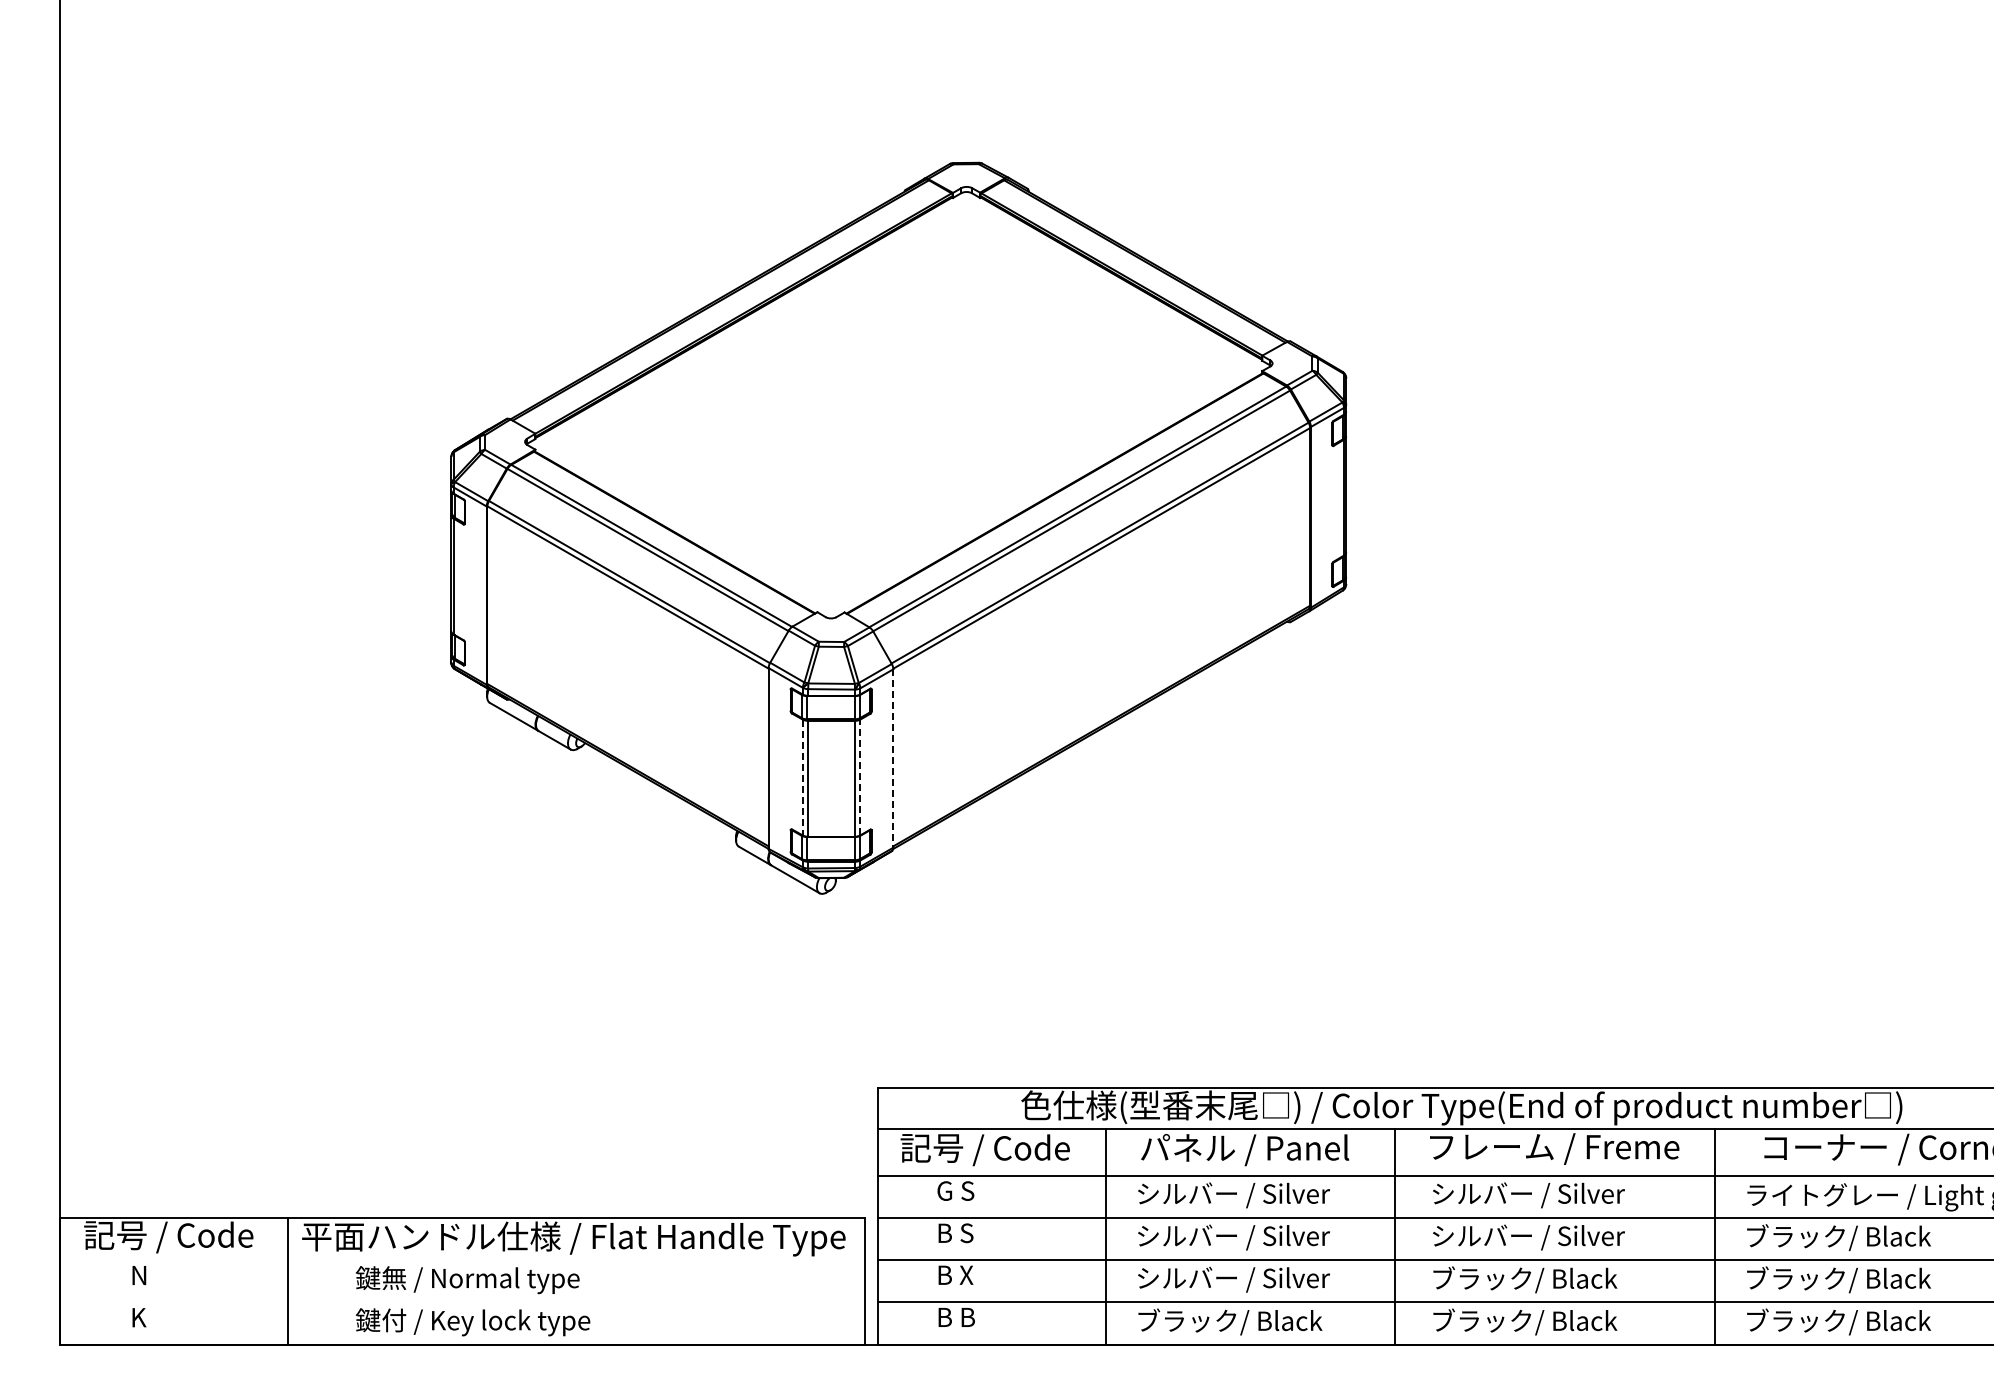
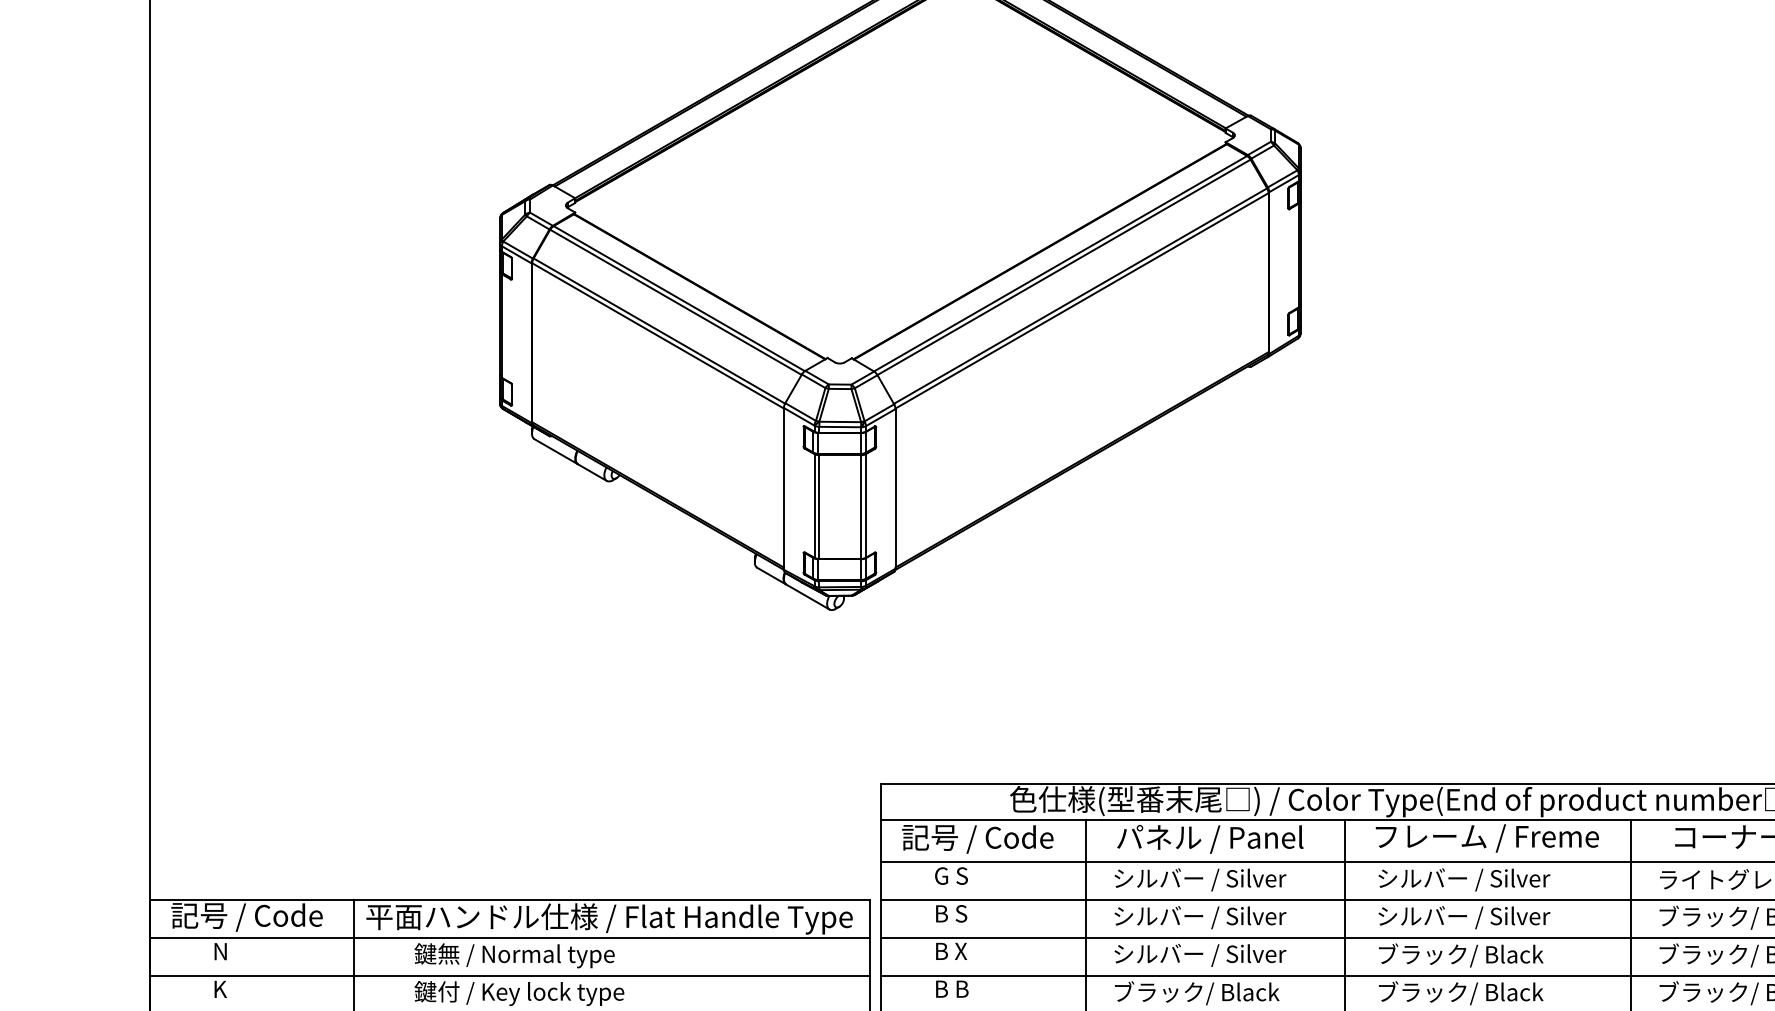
line: (893, 758) -> (895, 488), dashed -> solid
line: (802, 777) -> (814, 505), dashed -> solid
line: (860, 777) -> (866, 505), dashed -> solid
line: (462, 1260) -> (509, 938), added
line: (462, 1302) -> (509, 975), added

